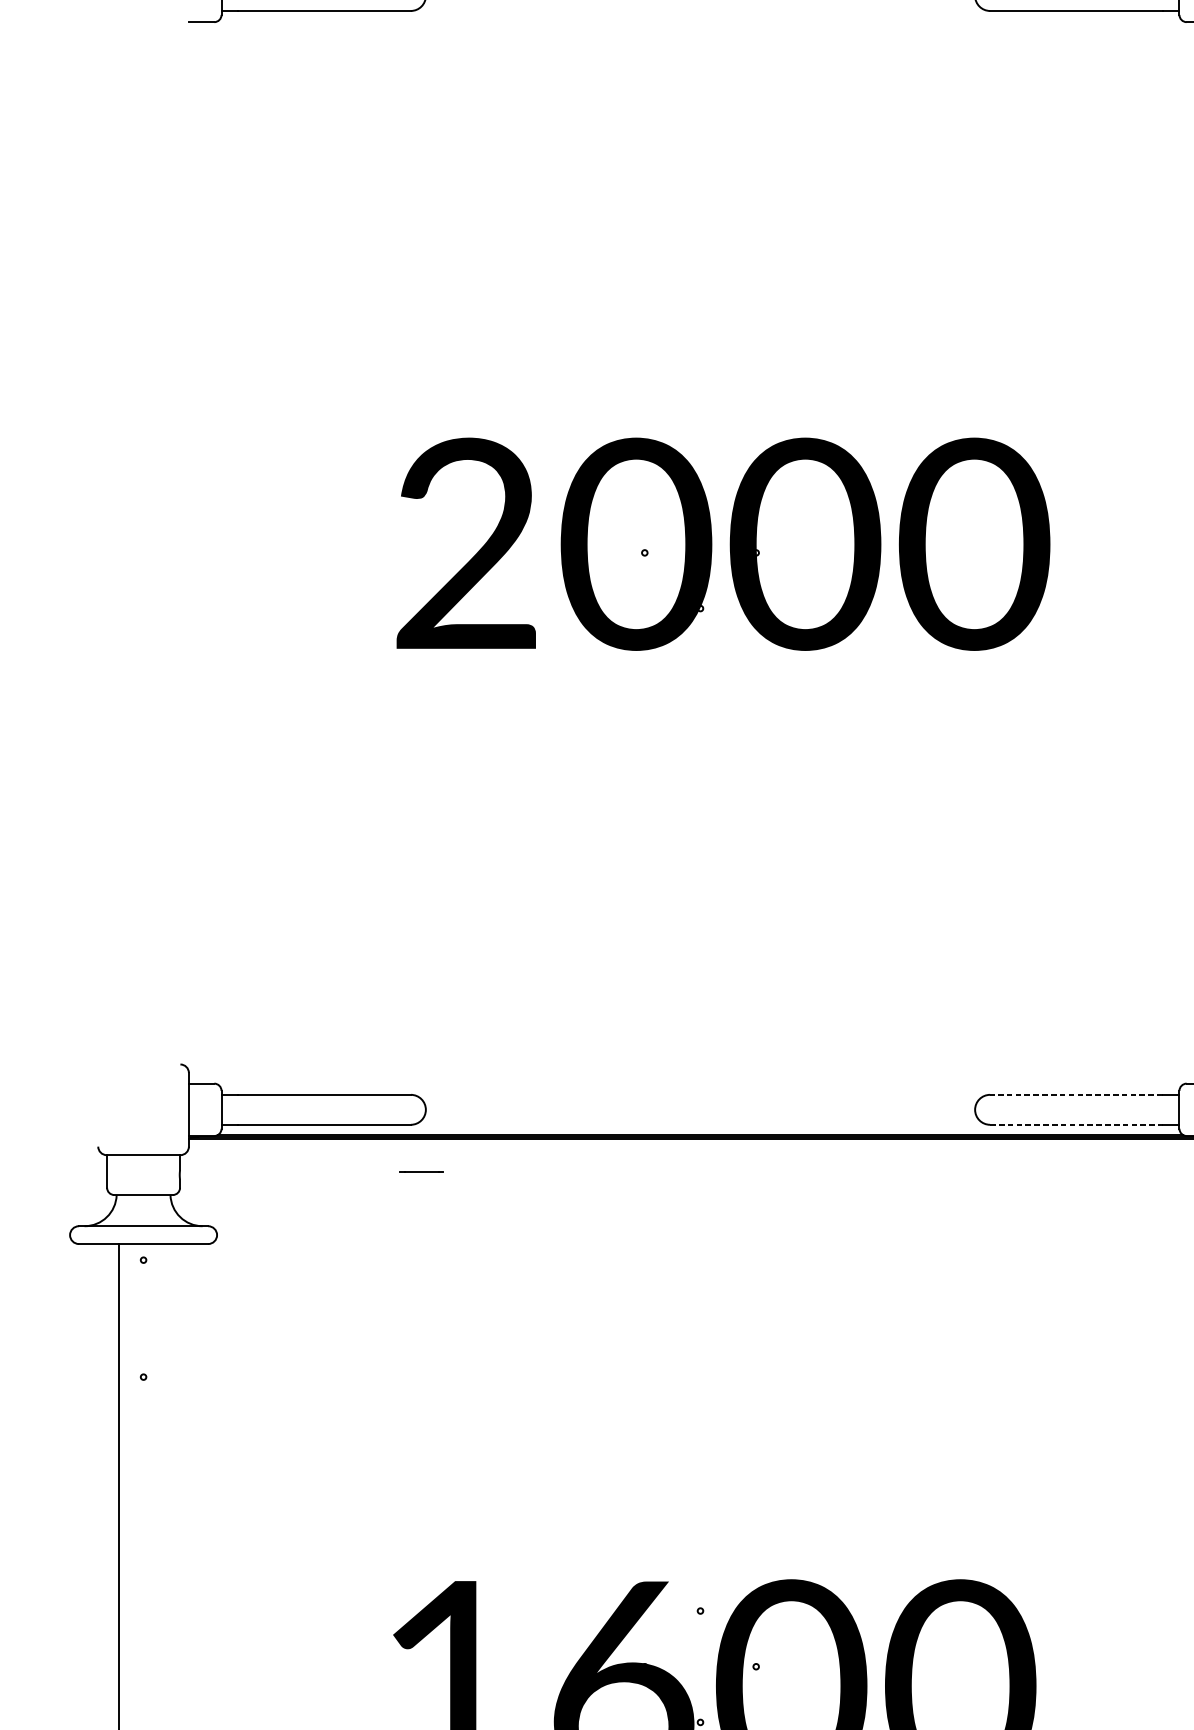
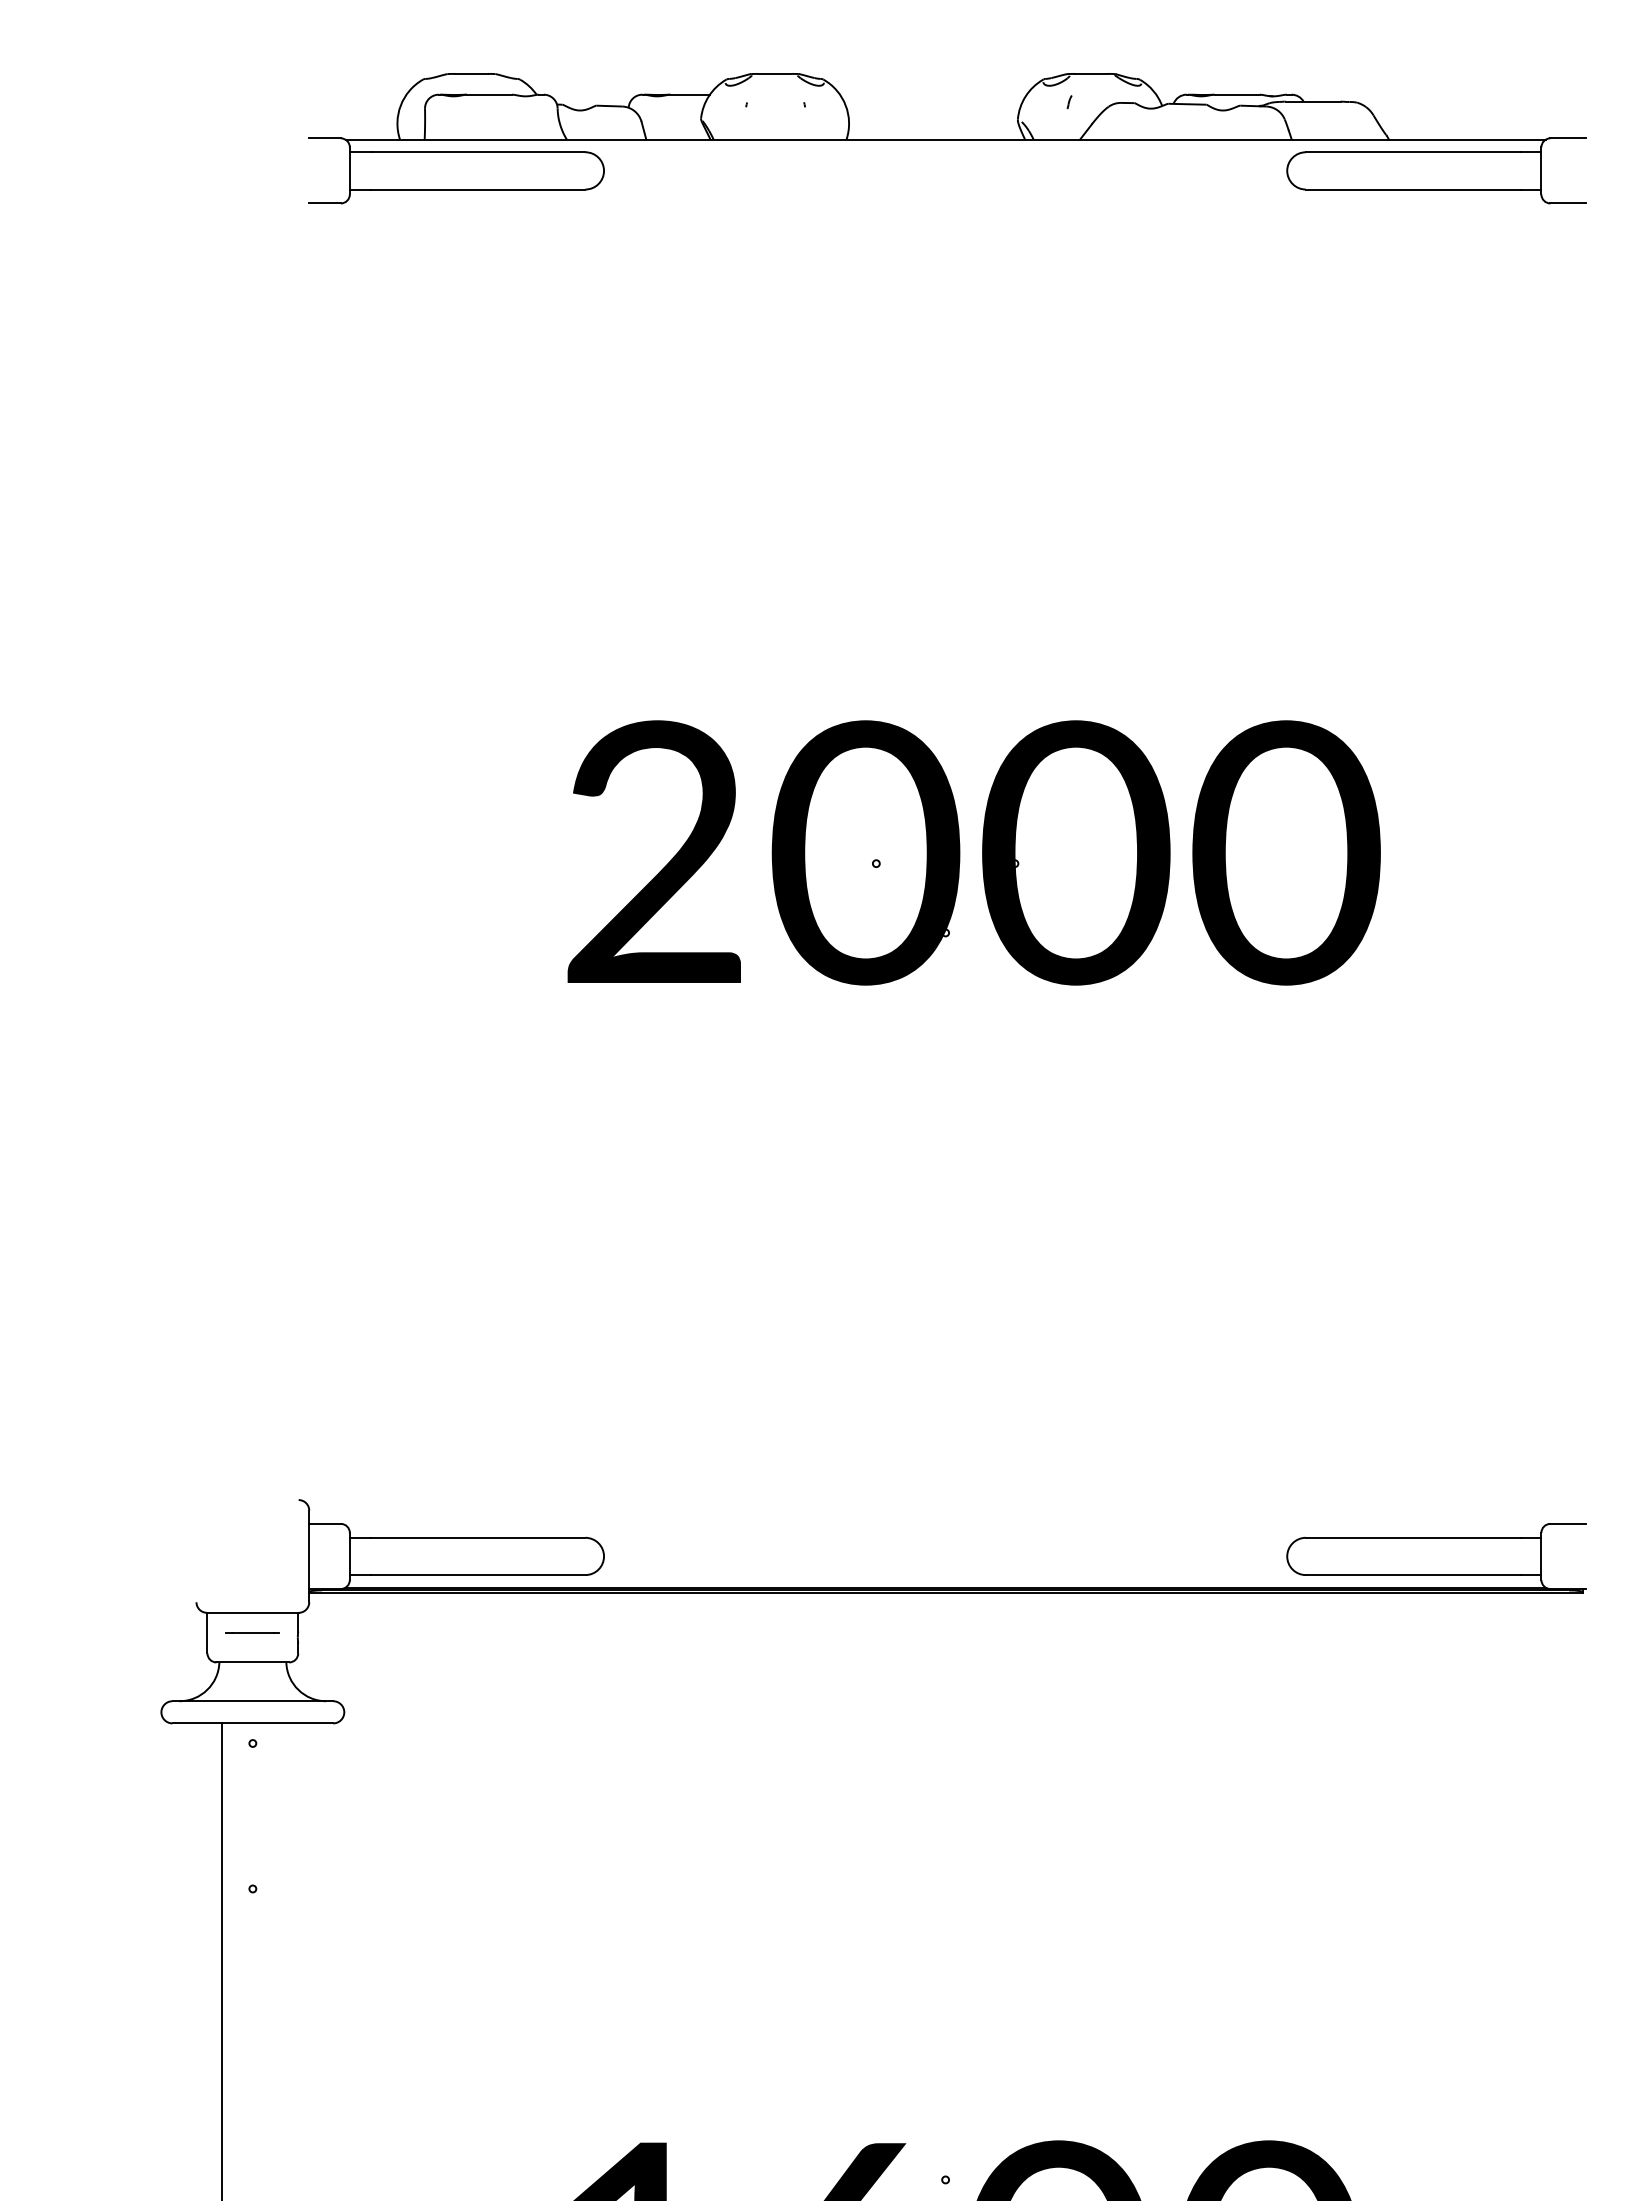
line: (1075, 1094) -> (1412, 1537), dashed -> solid
line: (1076, 1125) -> (1413, 1575), dashed -> solid
line: (421, 1170) -> (252, 1632), moved

